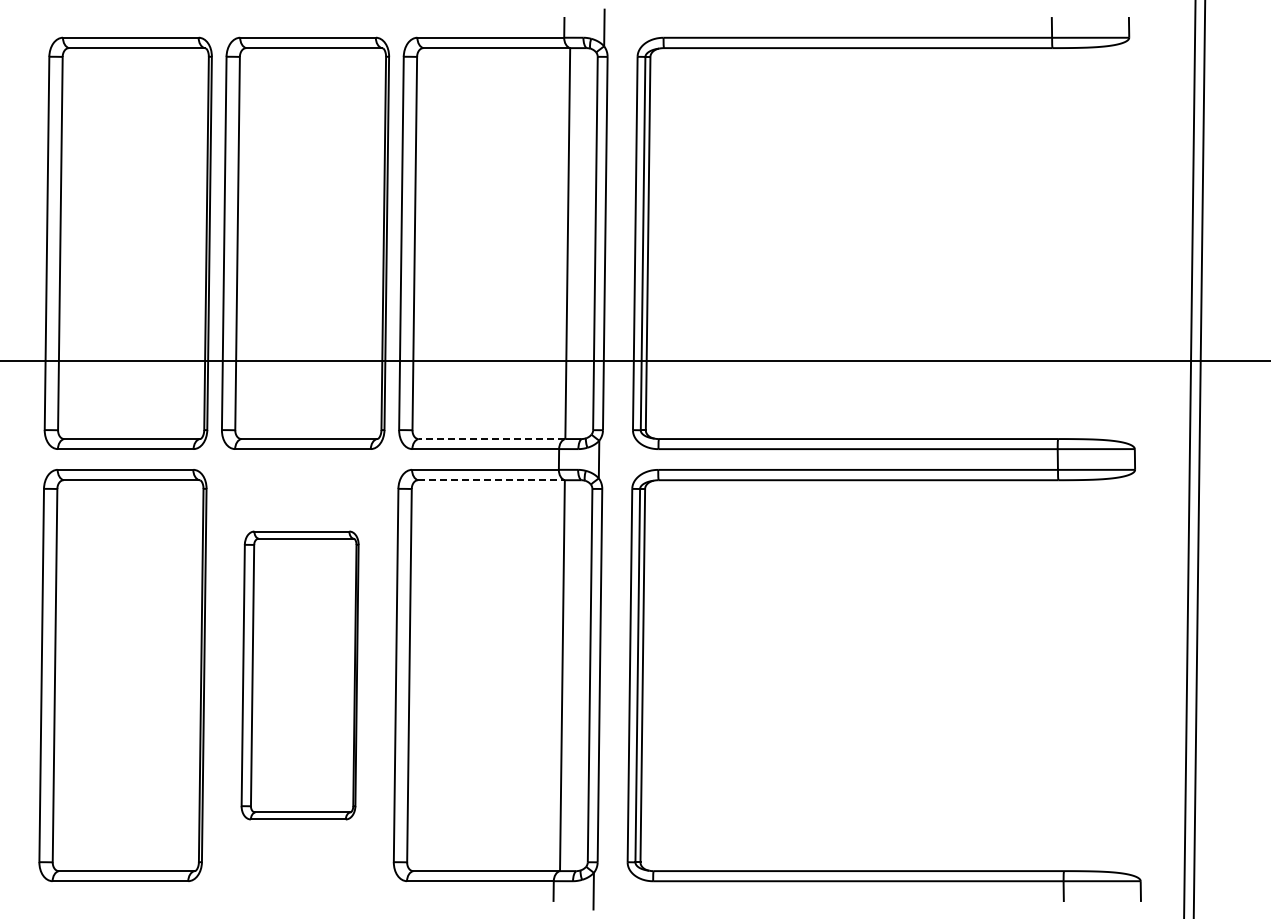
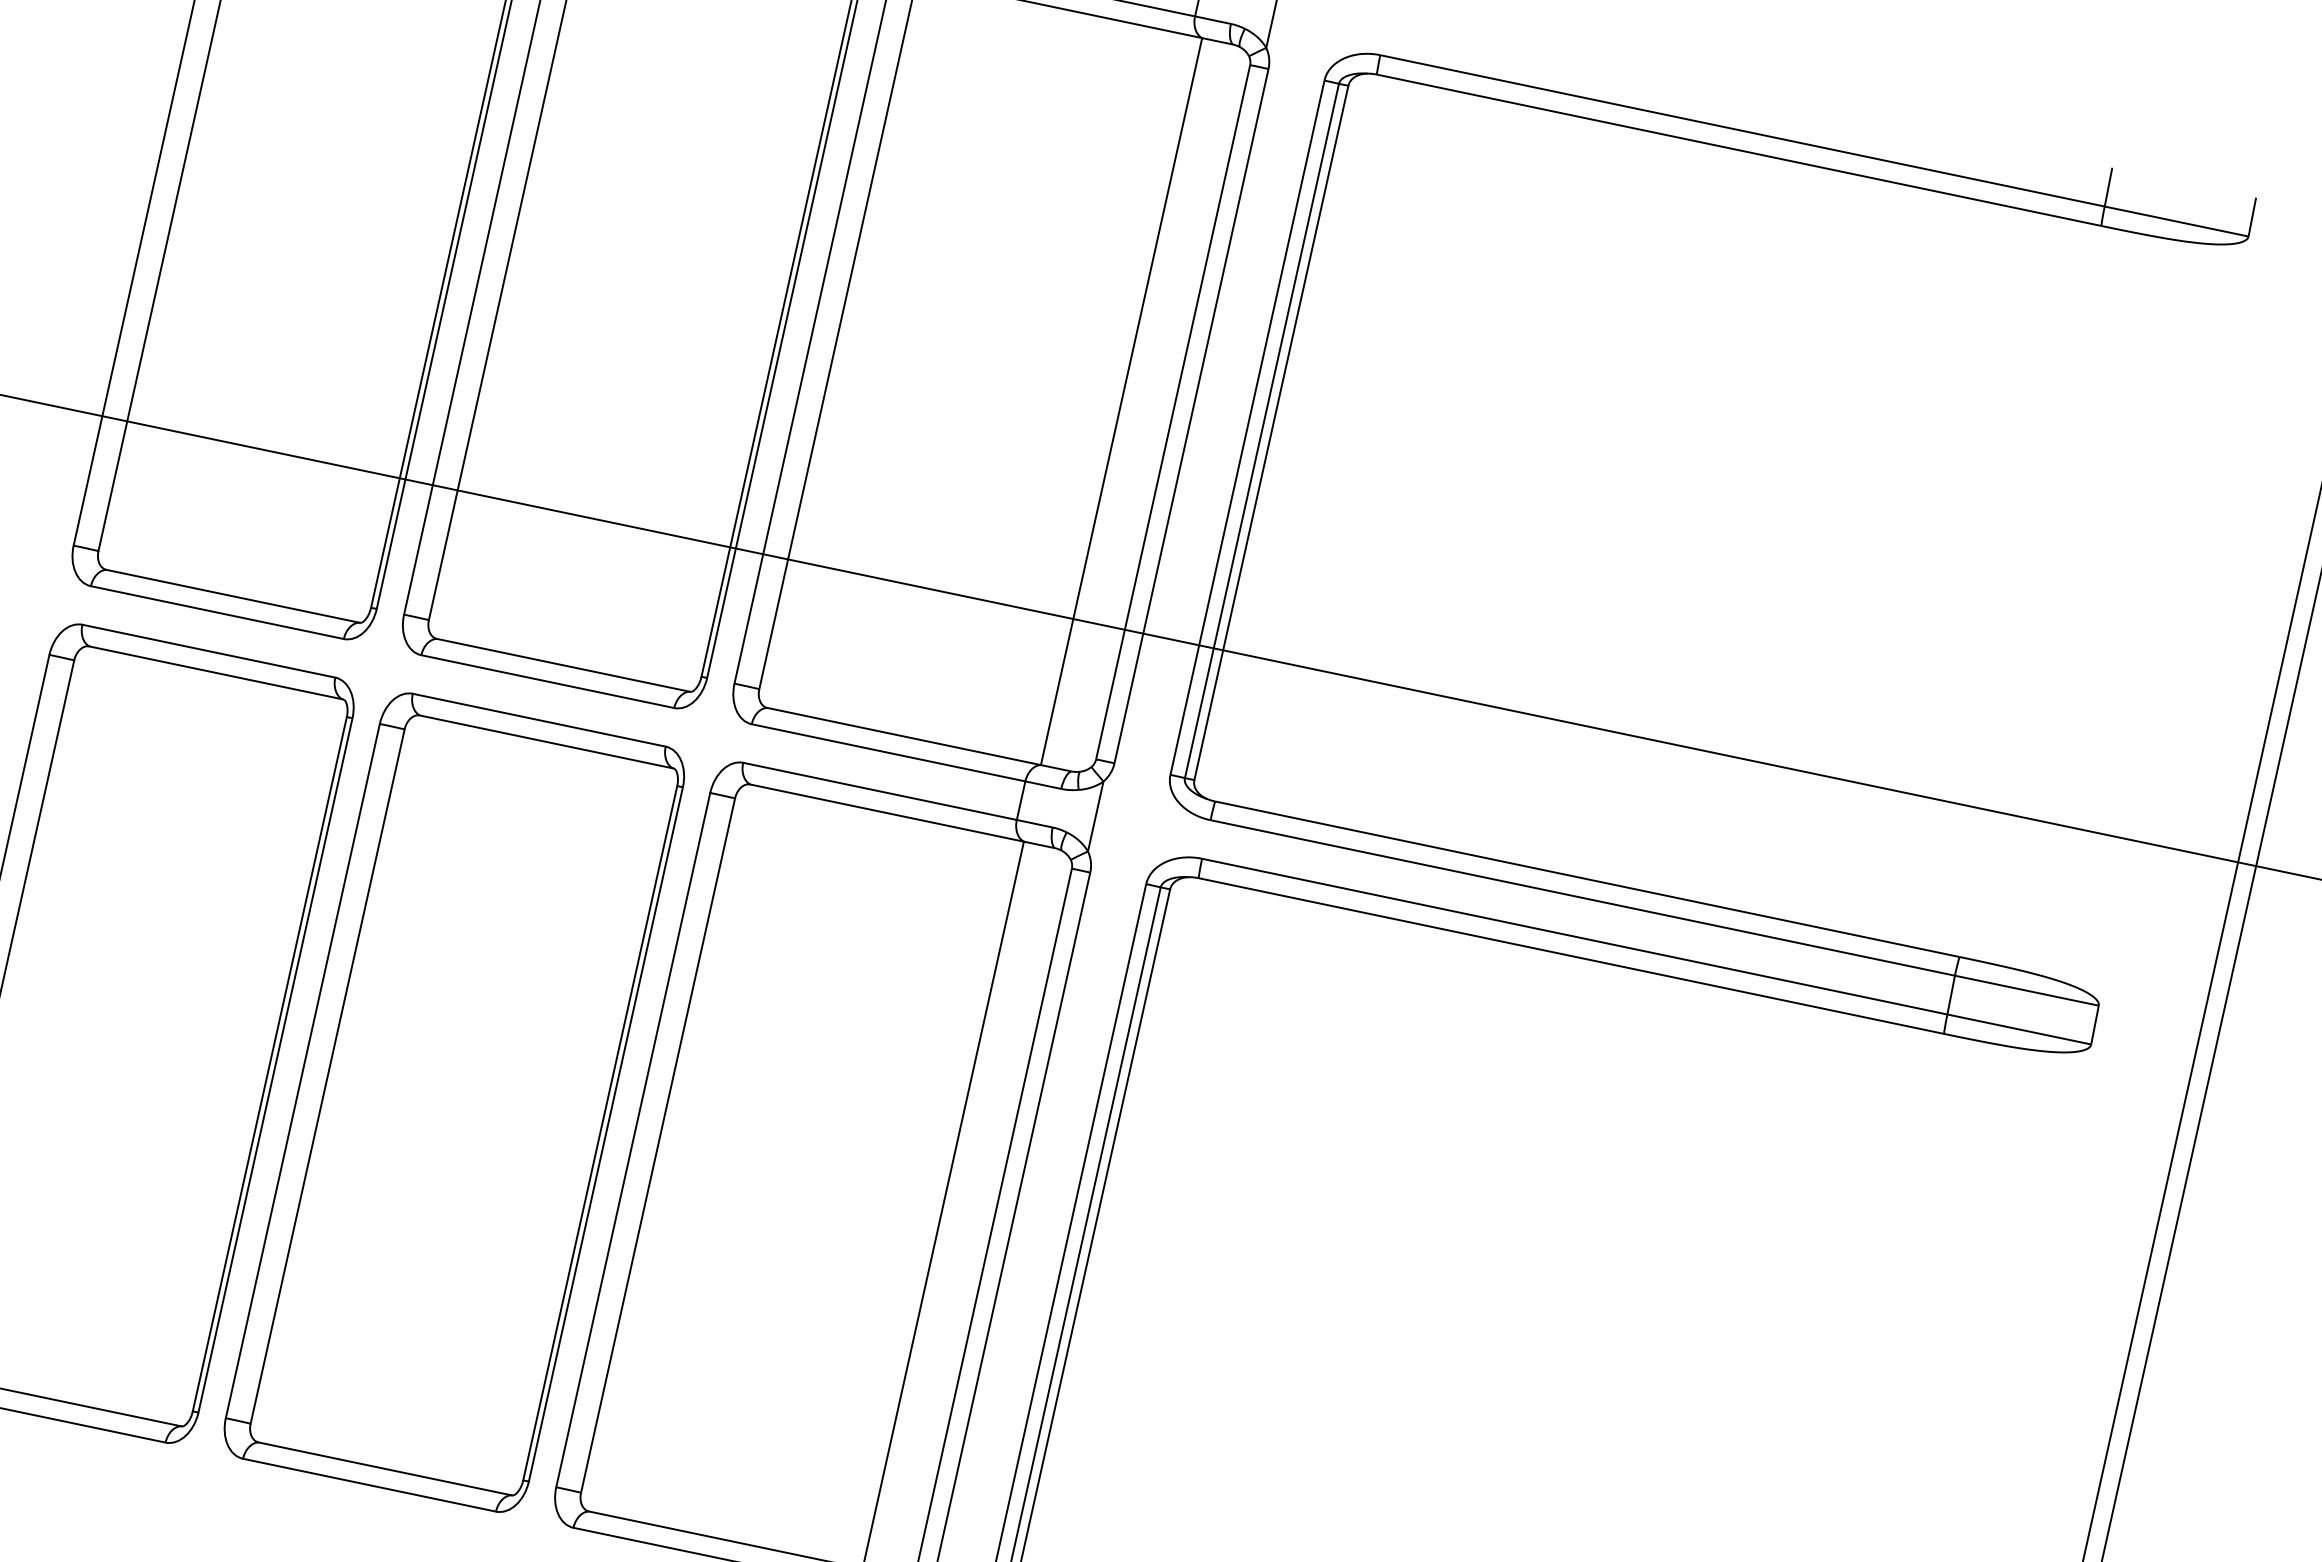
line: (491, 439) -> (903, 737), dashed -> solid
line: (491, 480) -> (887, 813), dashed -> solid
part: (299, 675) -> (453, 1102), size x1.43

